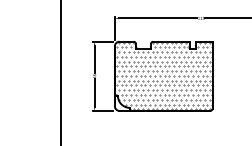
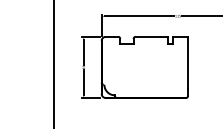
hatch: (164, 75) -> (145, 66), removed

